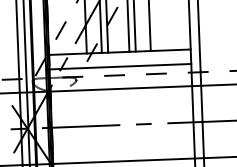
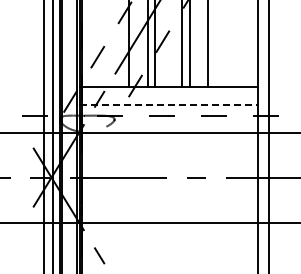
line: (120, 66) -> (169, 104), solid -> dashed

